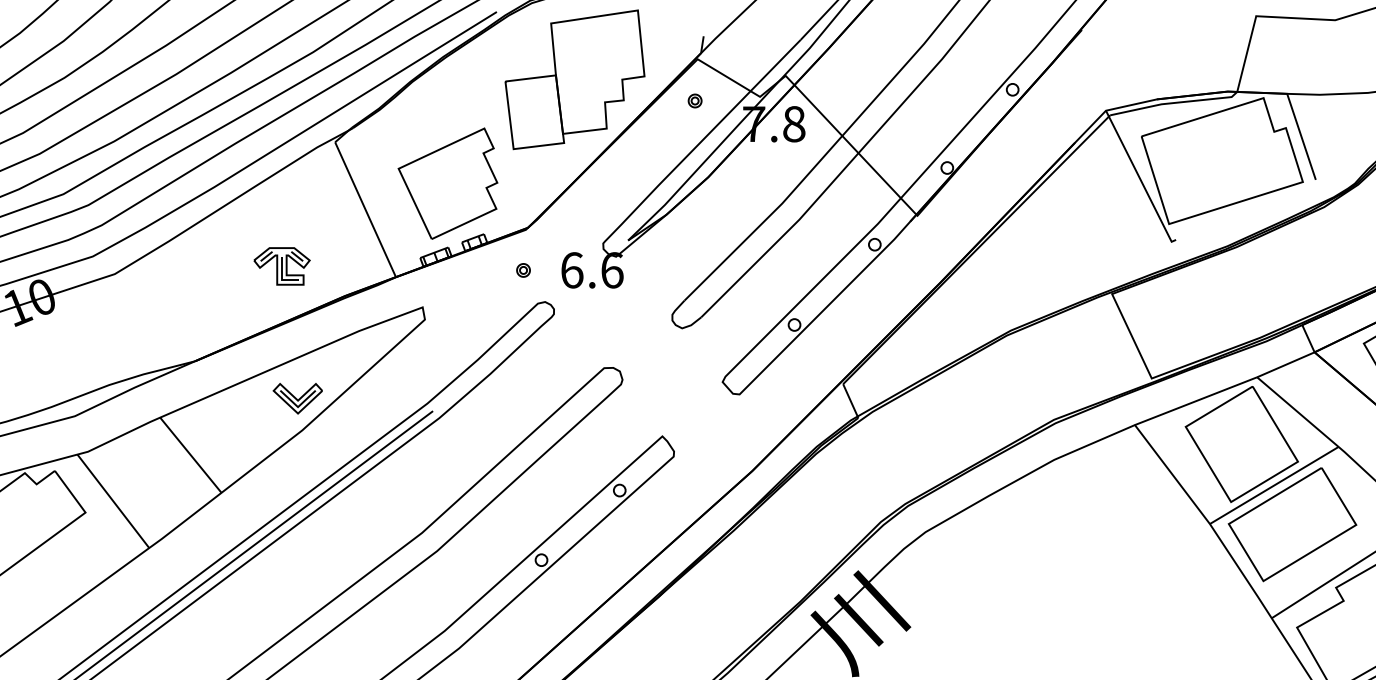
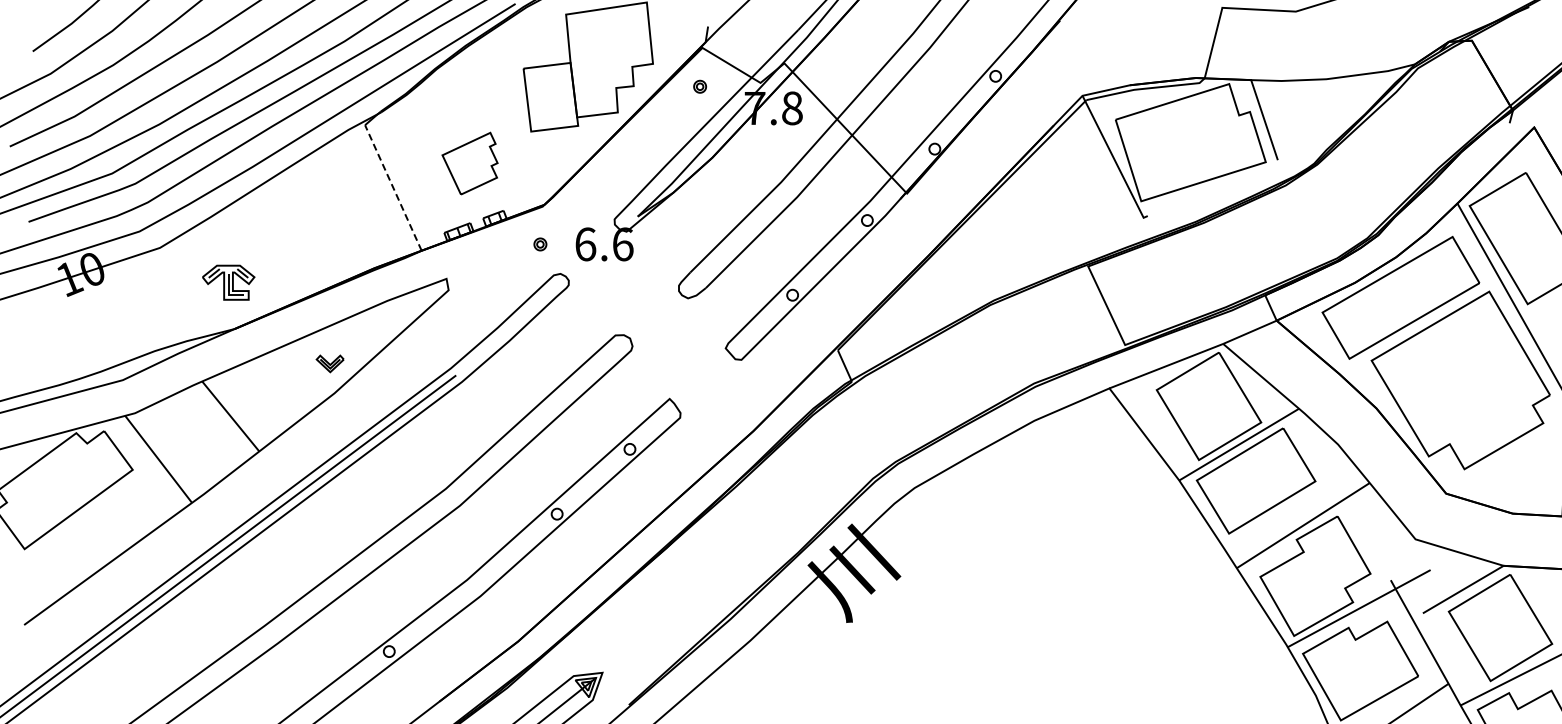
part: (447, 183) -> (469, 163), size x0.6
line: (365, 209) -> (393, 187), solid -> dashed
part: (281, 266) -> (228, 282), moved
part: (296, 398) -> (329, 363), size x0.6

